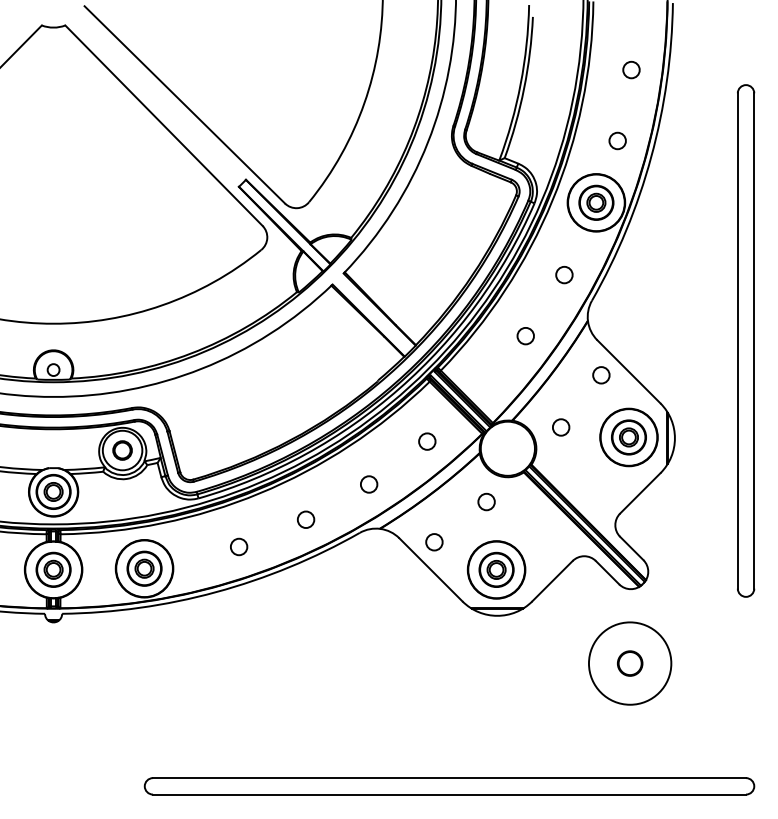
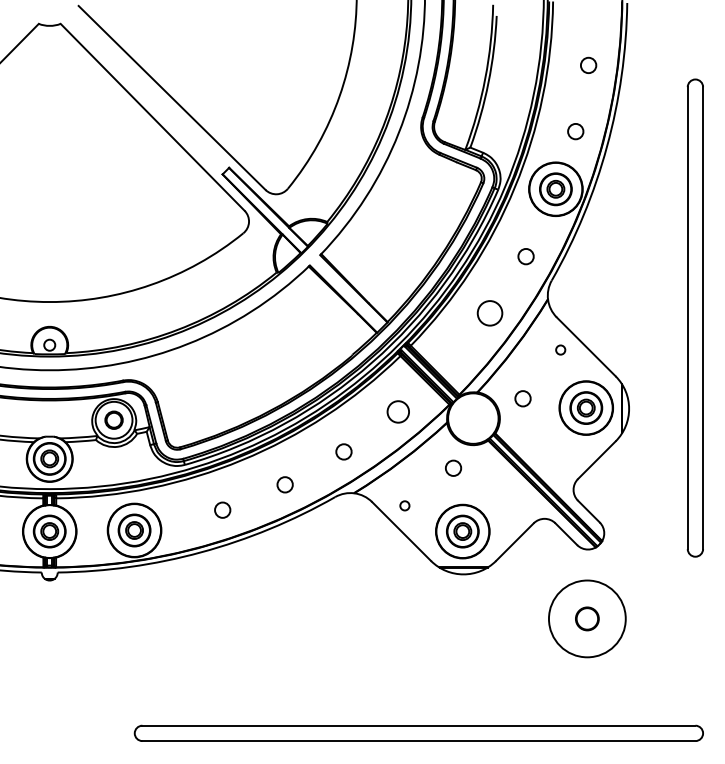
circle: (525, 336) -> (489, 313), size x1.6
circle: (601, 374) -> (560, 349), size x0.6
circle: (426, 441) -> (397, 411), size x1.4
circle: (434, 541) -> (404, 505), size x0.6

